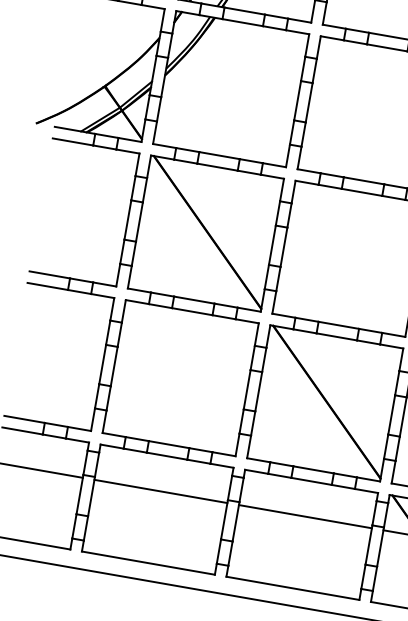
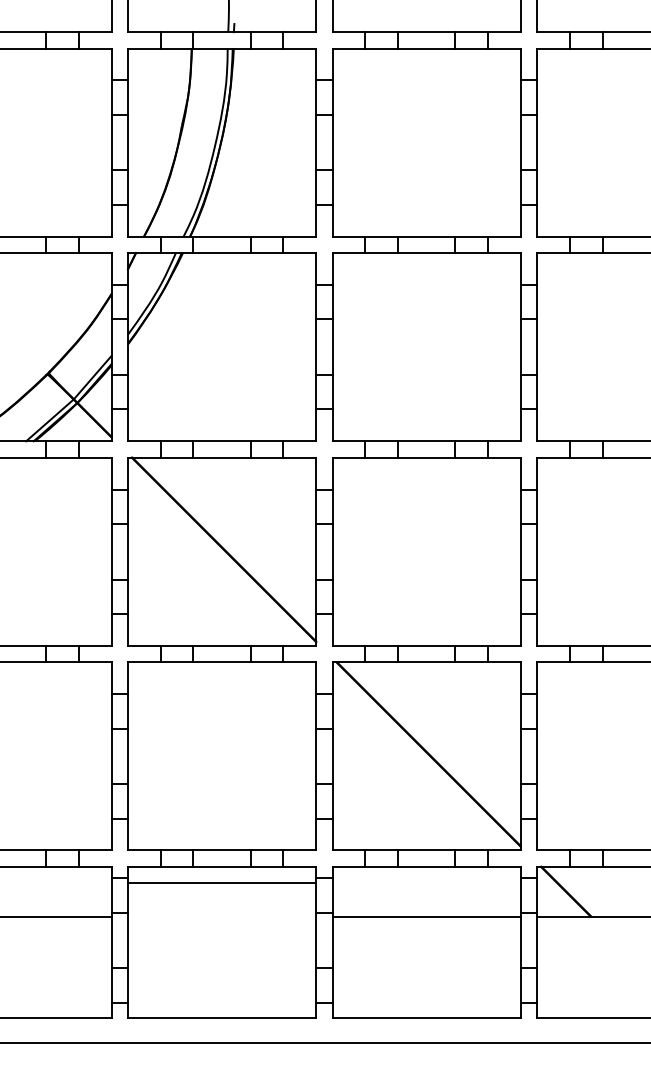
line: (161, 491) -> (222, 882), moved

